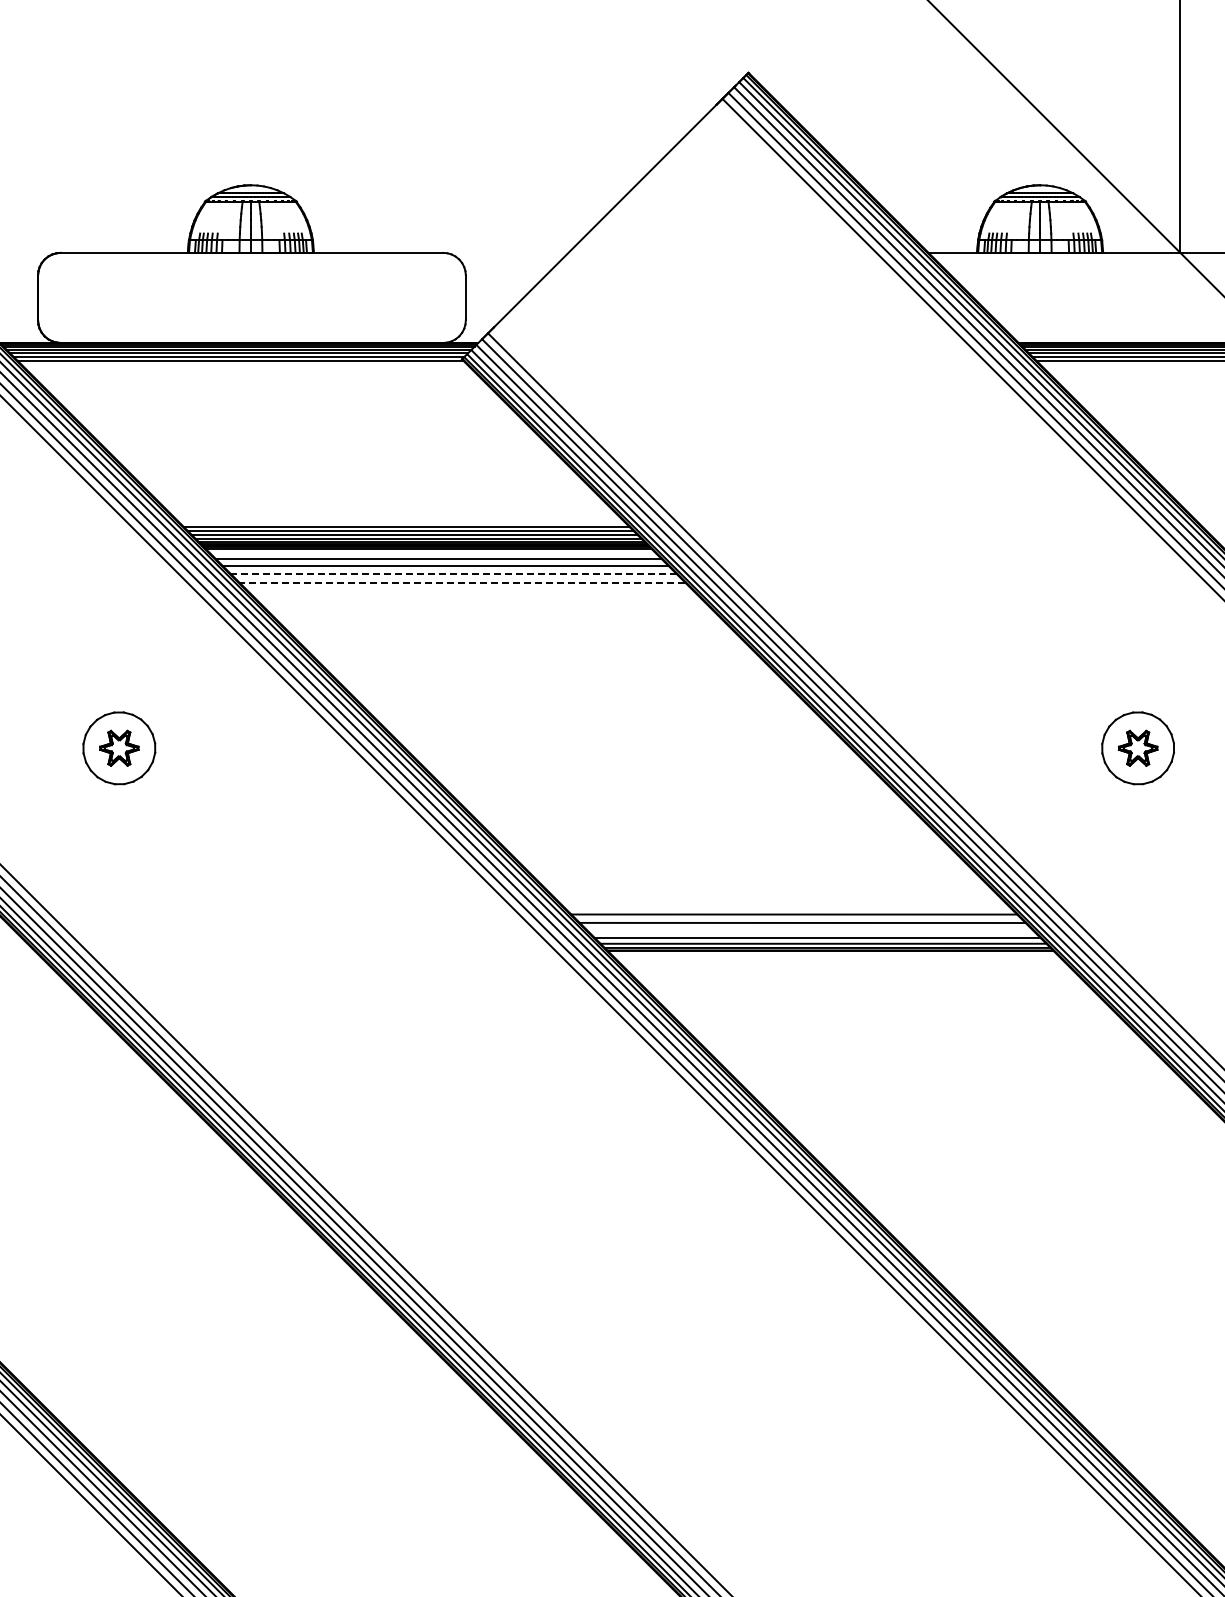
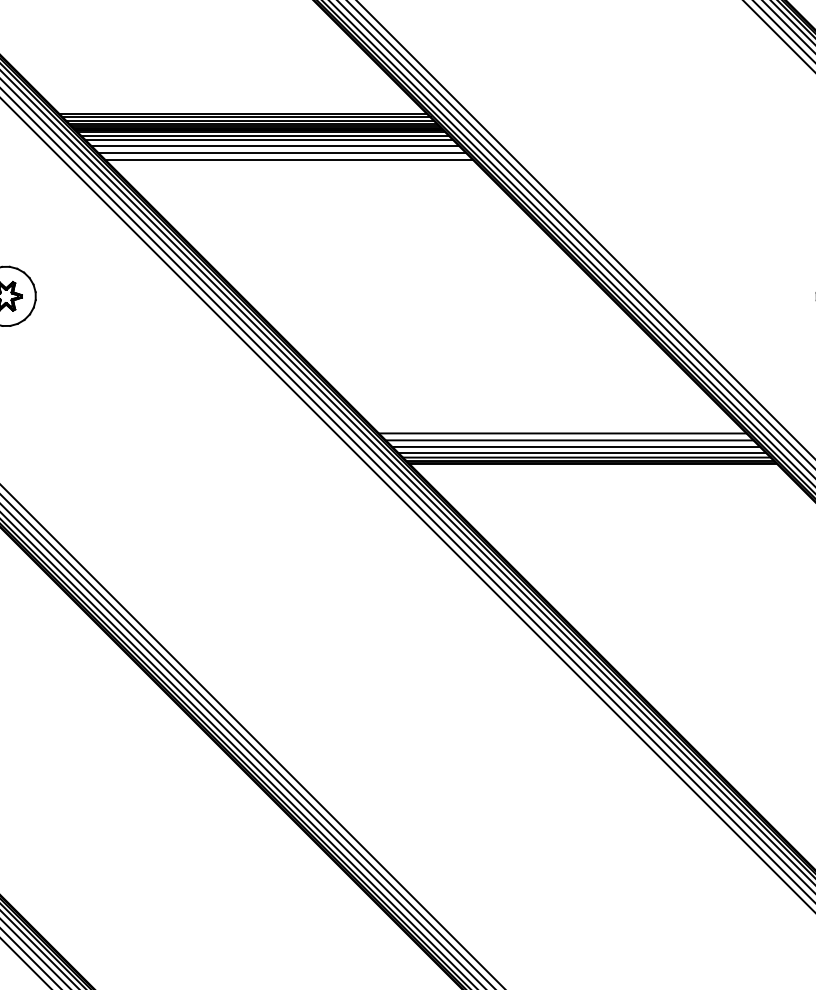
line: (432, 553) -> (264, 135), added
line: (454, 574) -> (282, 153), dashed -> solid
line: (462, 582) -> (289, 159), dashed -> solid
line: (810, 930) -> (576, 446), added

